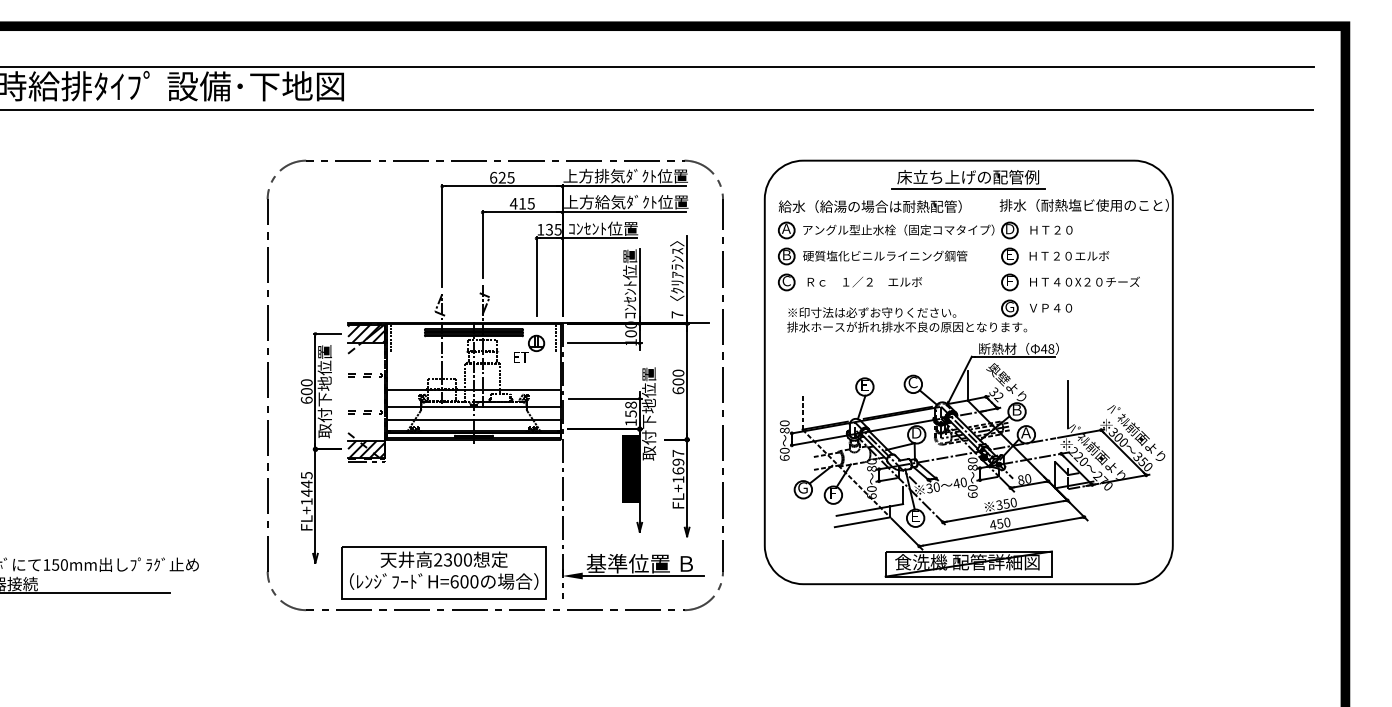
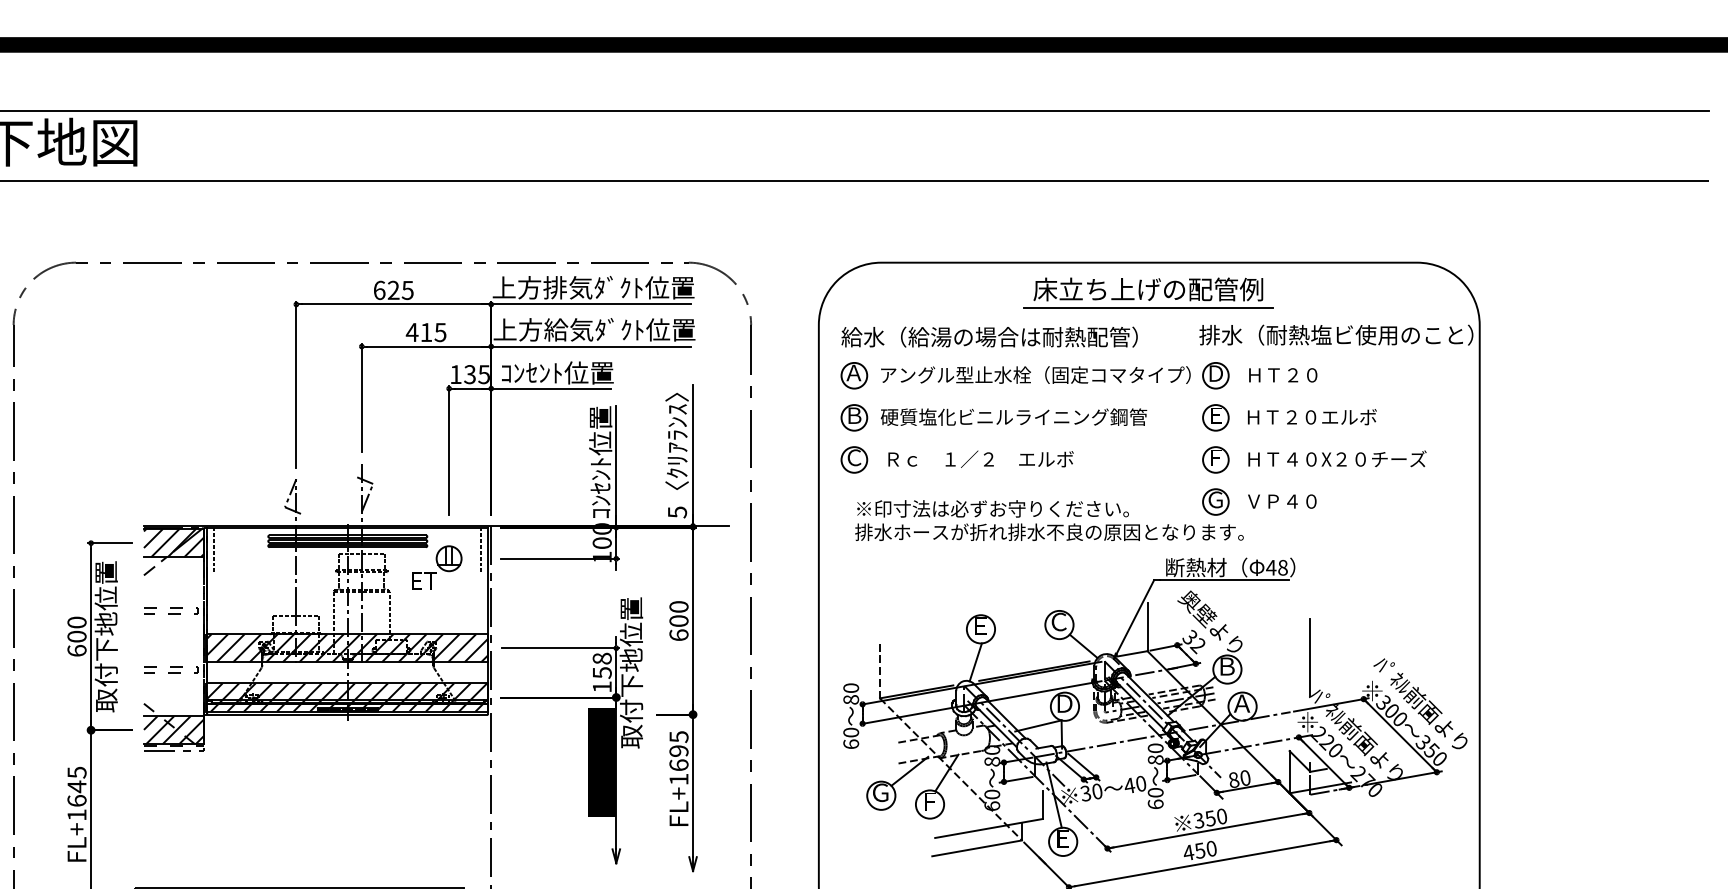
text: (677, 314) -> (677, 511), 7 -> 5
hatch: (473, 398) -> (347, 647), added
hatch: (473, 428) -> (347, 696), added
text: (678, 453) -> (679, 736), FL+1697 -> FL+1695
text: (306, 492) -> (76, 800), FL+1445 -> FL+1645

